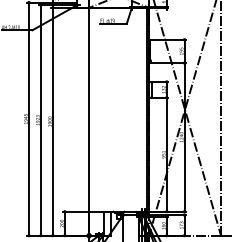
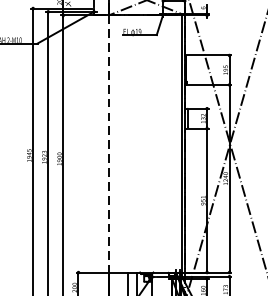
line: (89, 109) -> (109, 143), solid -> dashed

